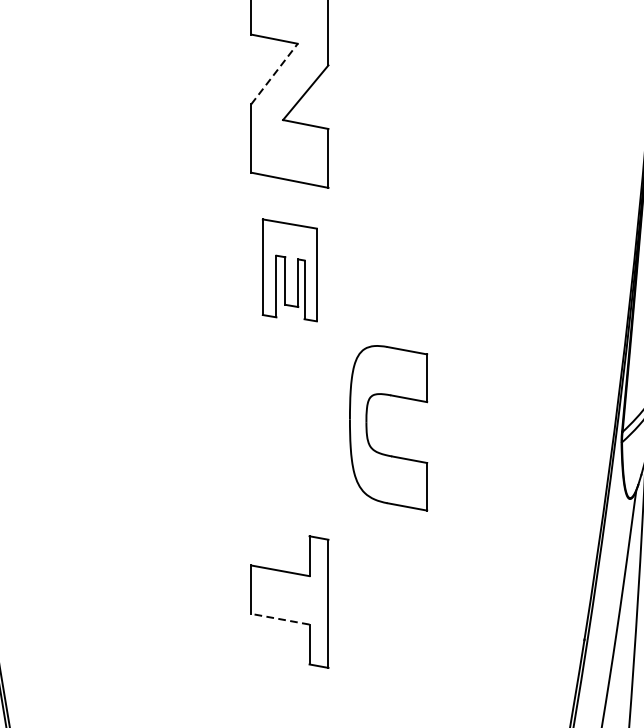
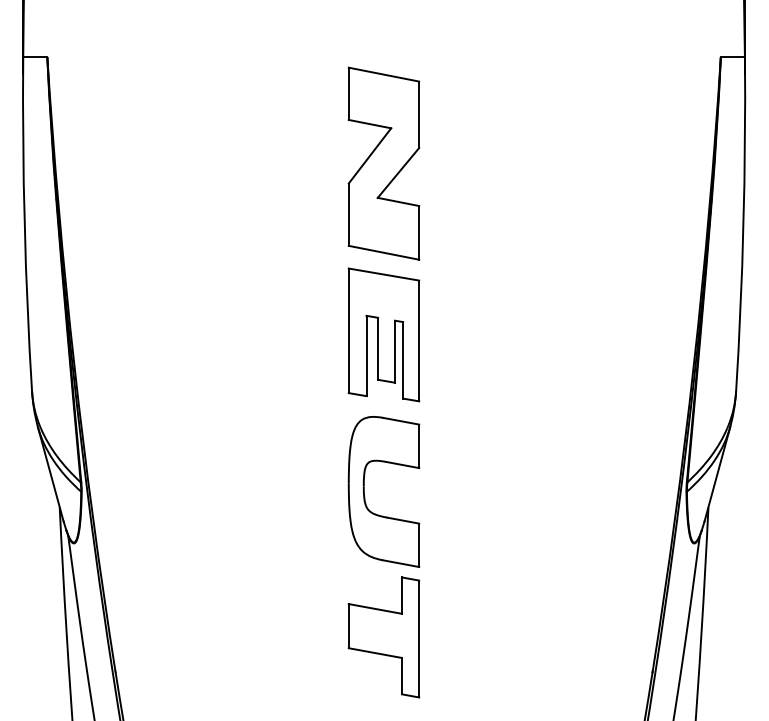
line: (273, 73) -> (369, 155), dashed -> solid
part: (289, 269) -> (383, 334), size x1.43
part: (368, 433) -> (365, 496), moved
line: (279, 619) -> (374, 653), dashed -> solid

